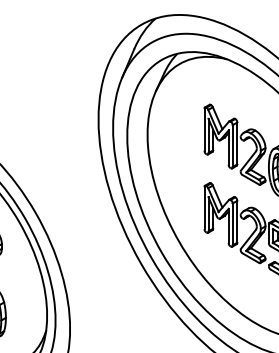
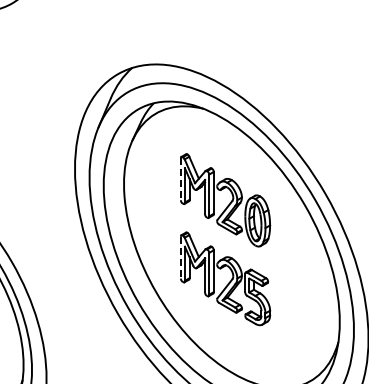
line: (204, 130) -> (180, 179), solid -> dashed
line: (204, 208) -> (180, 257), solid -> dashed

